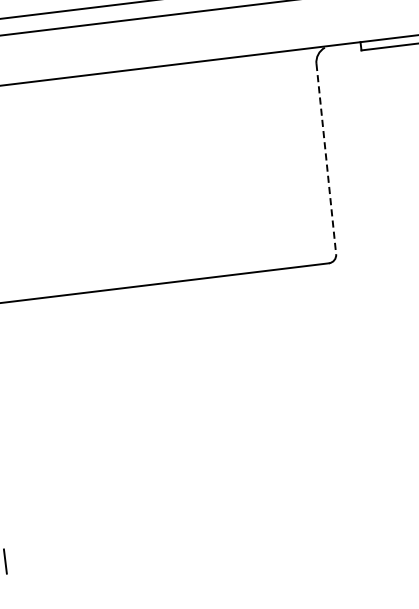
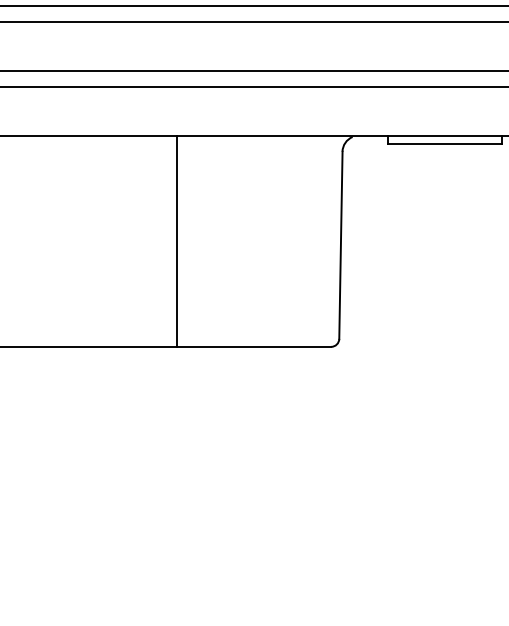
line: (325, 159) -> (340, 245), dashed -> solid
line: (158, 174) -> (176, 240), added

